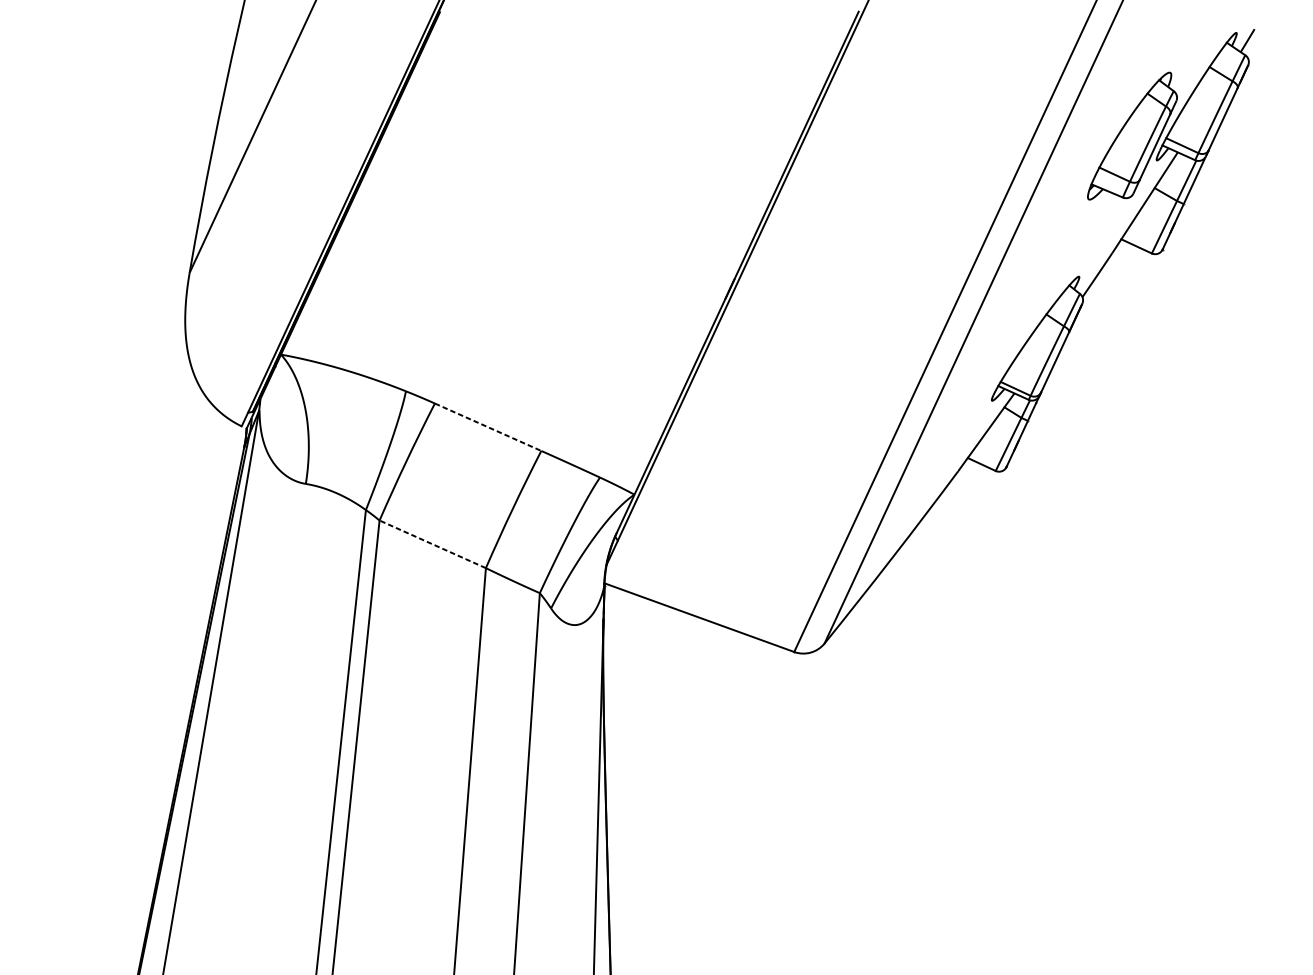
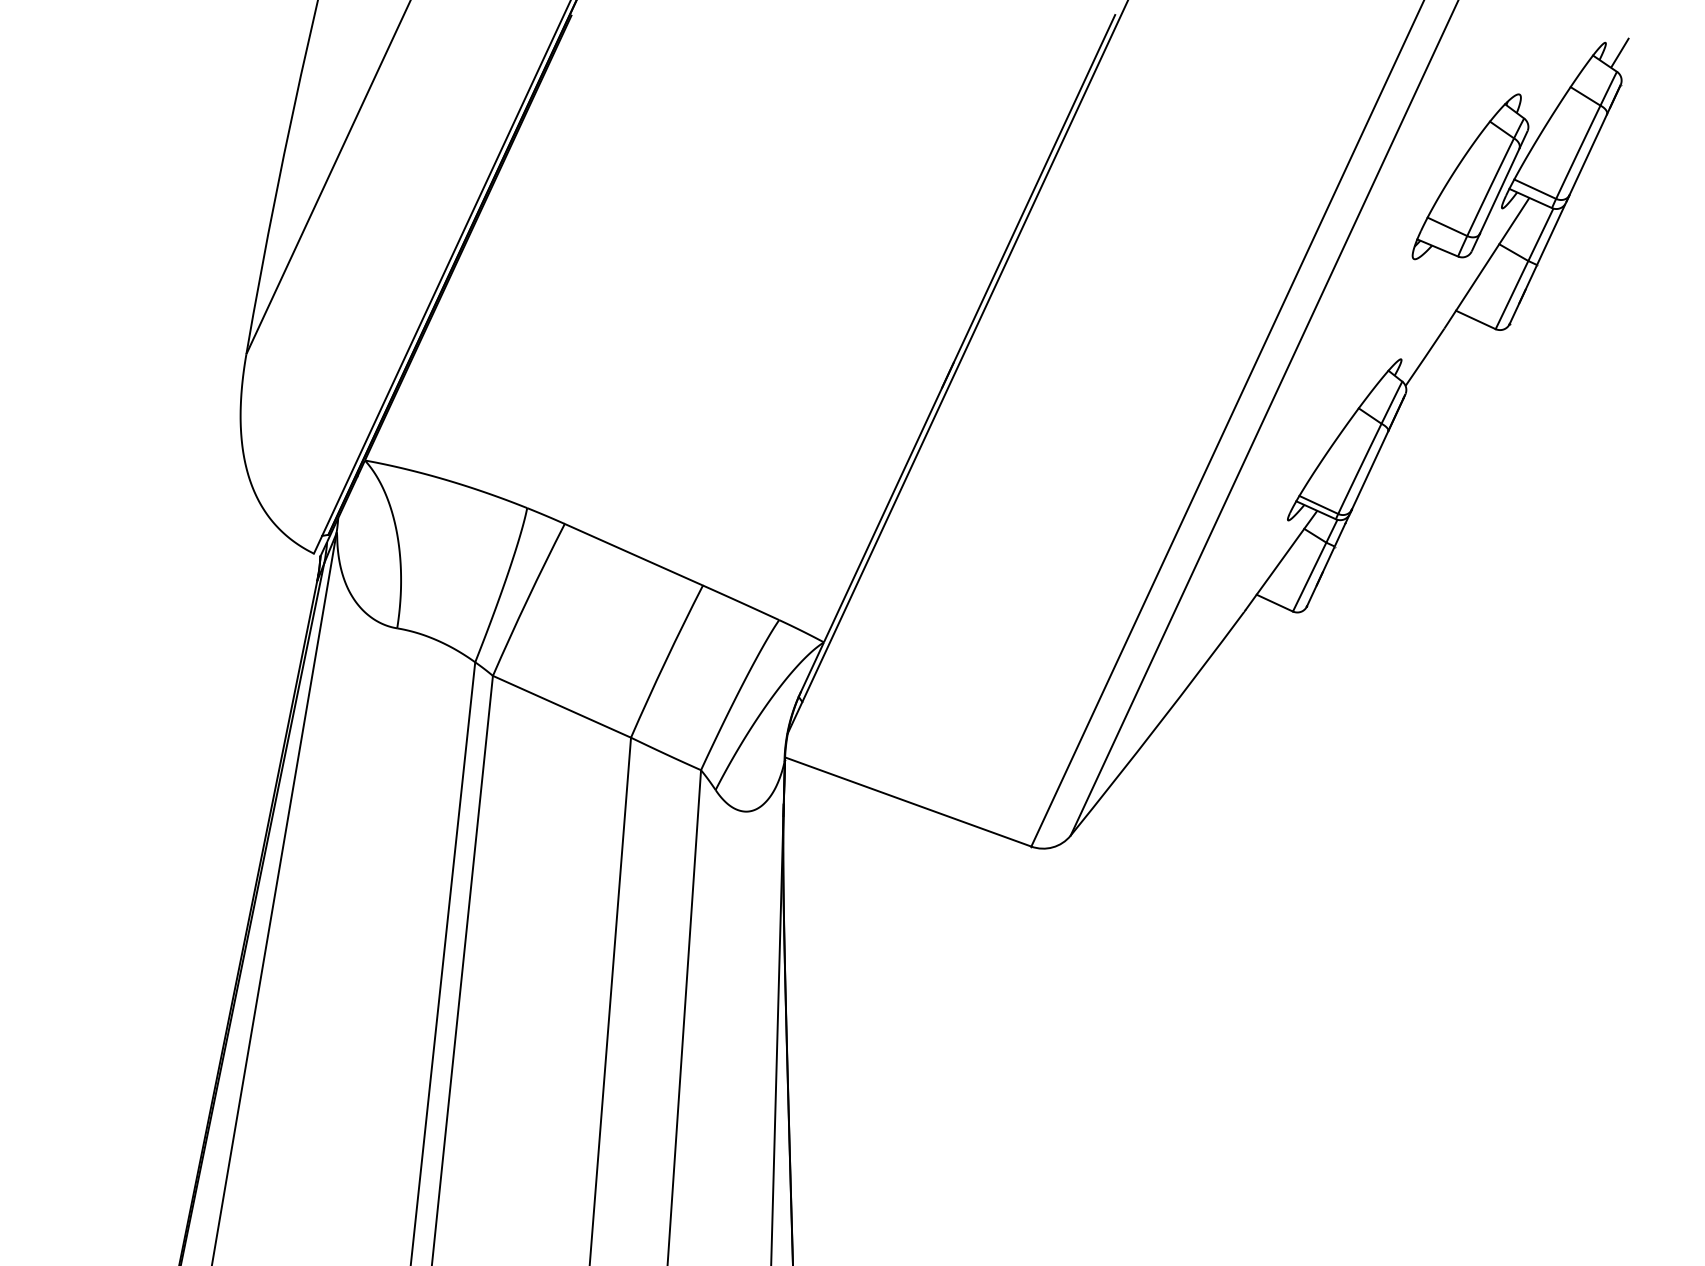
line: (487, 427) -> (633, 554), dashed -> solid
line: (432, 544) -> (561, 706), dashed -> solid

